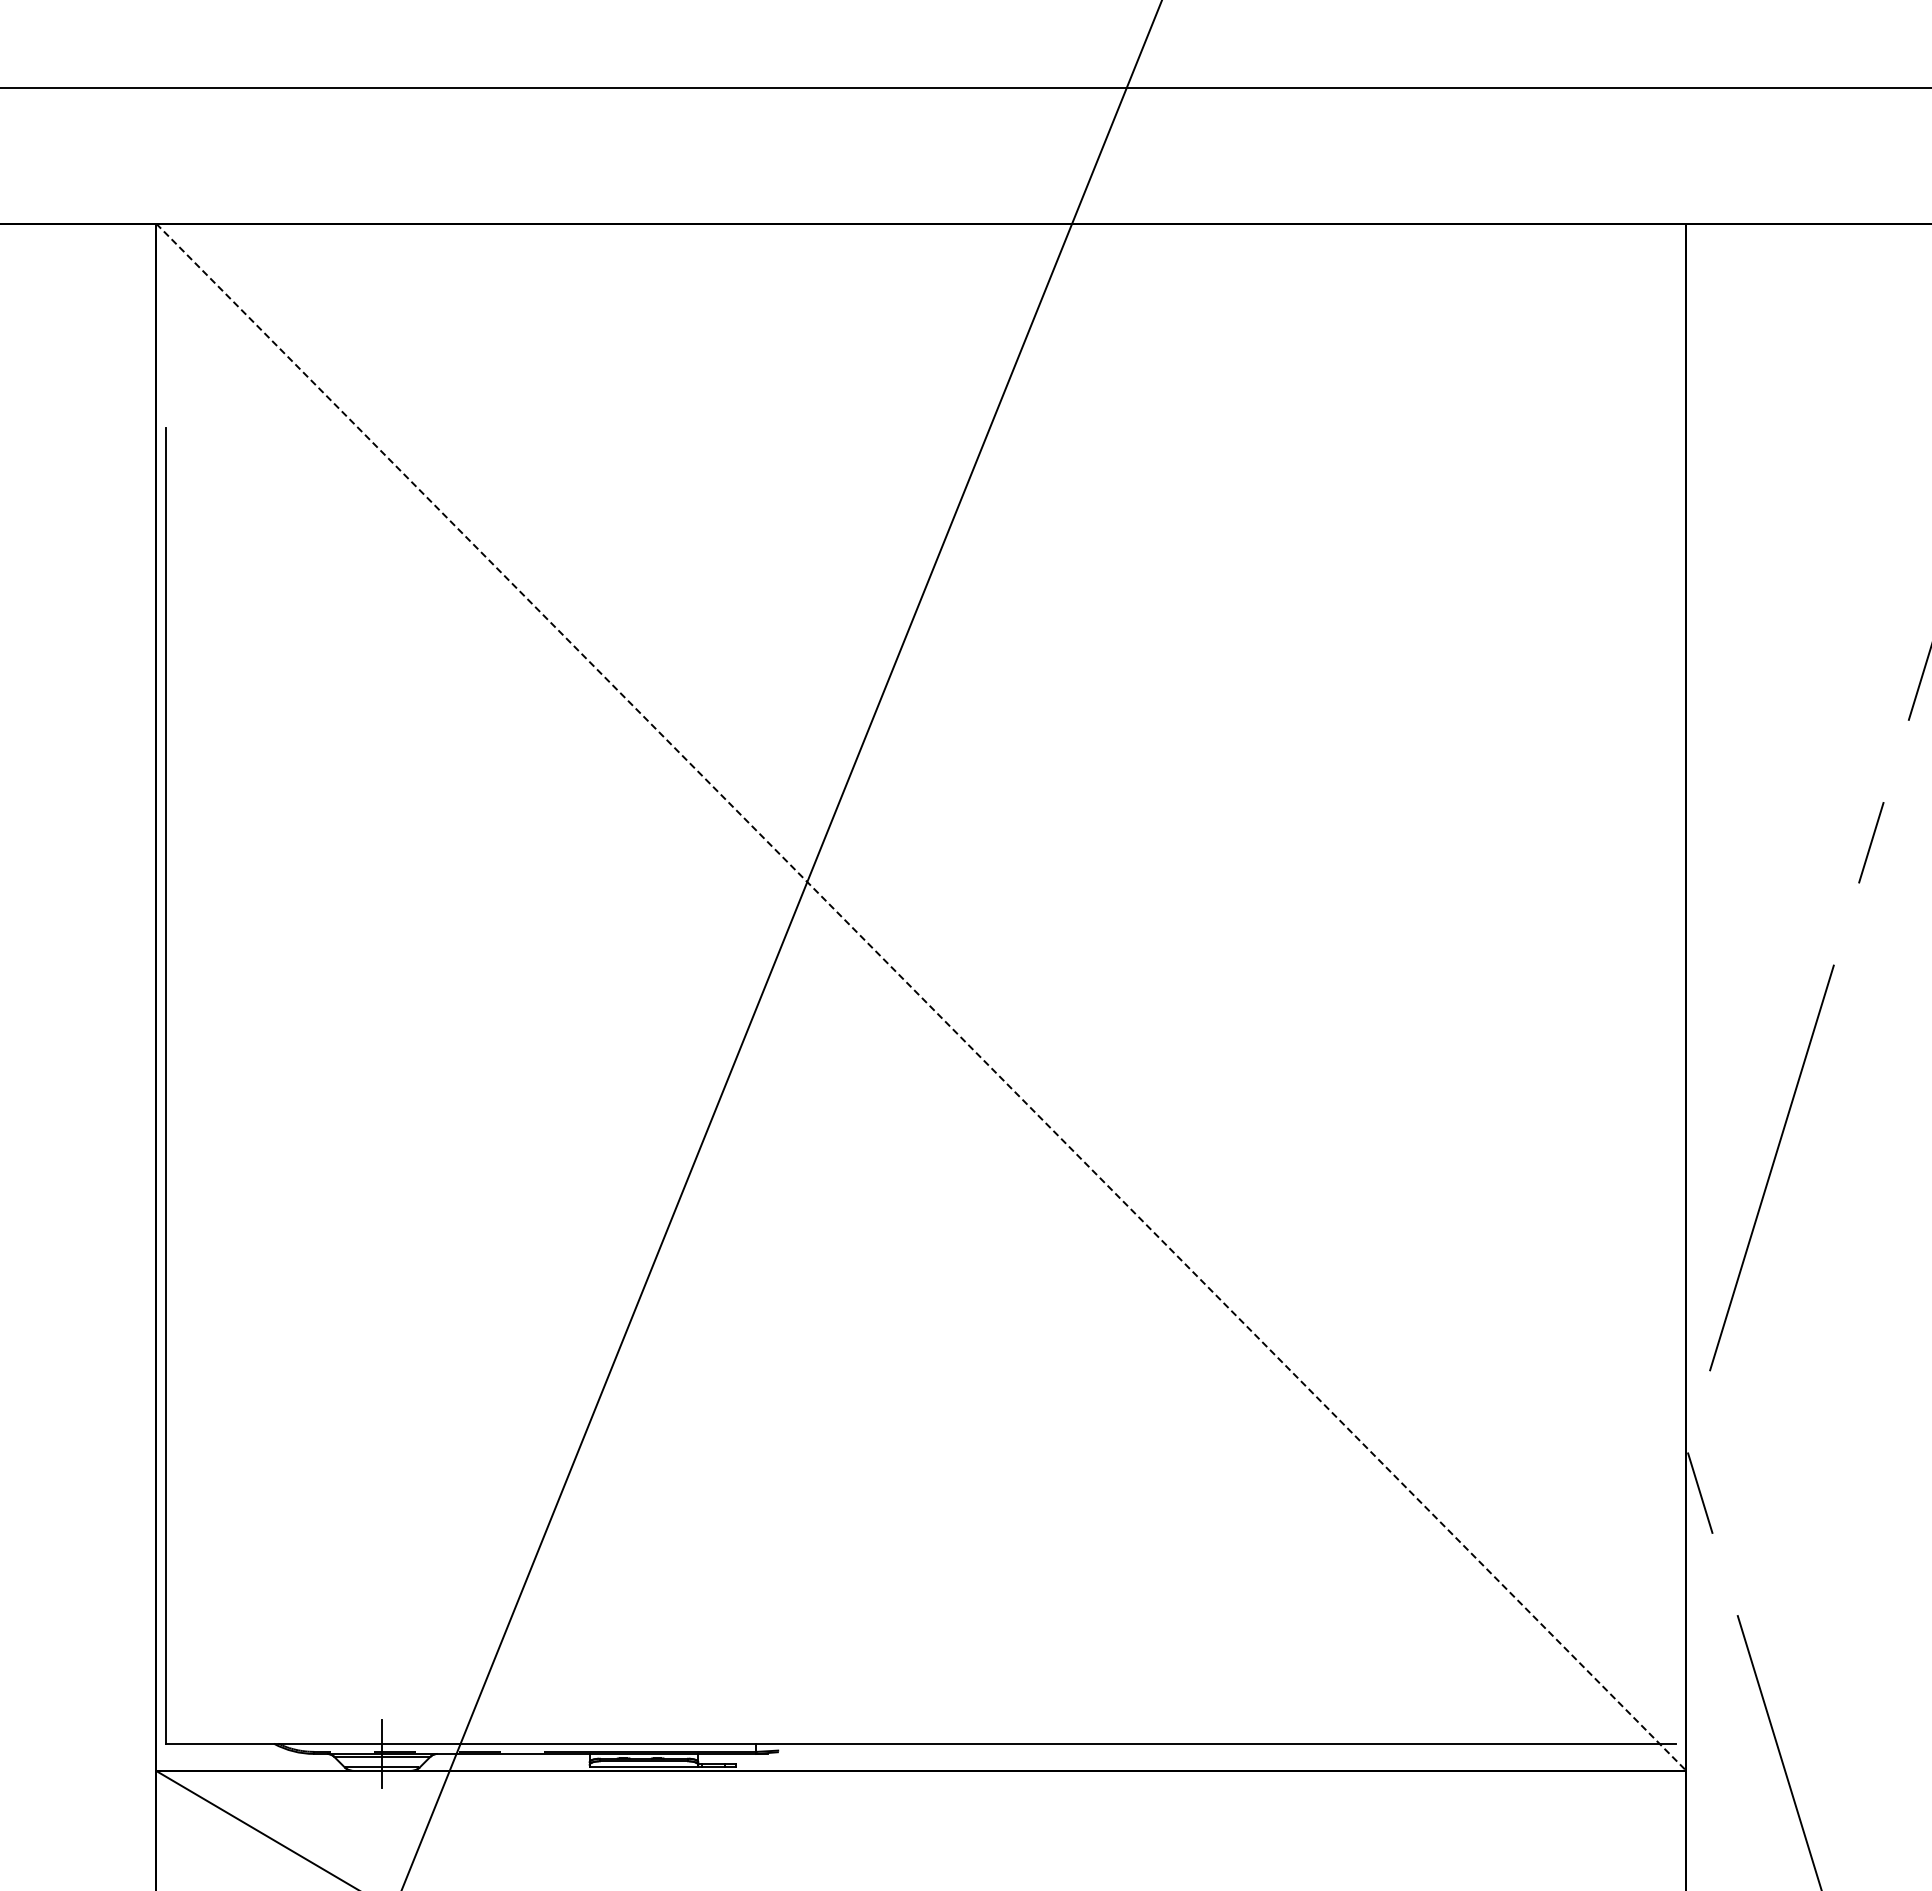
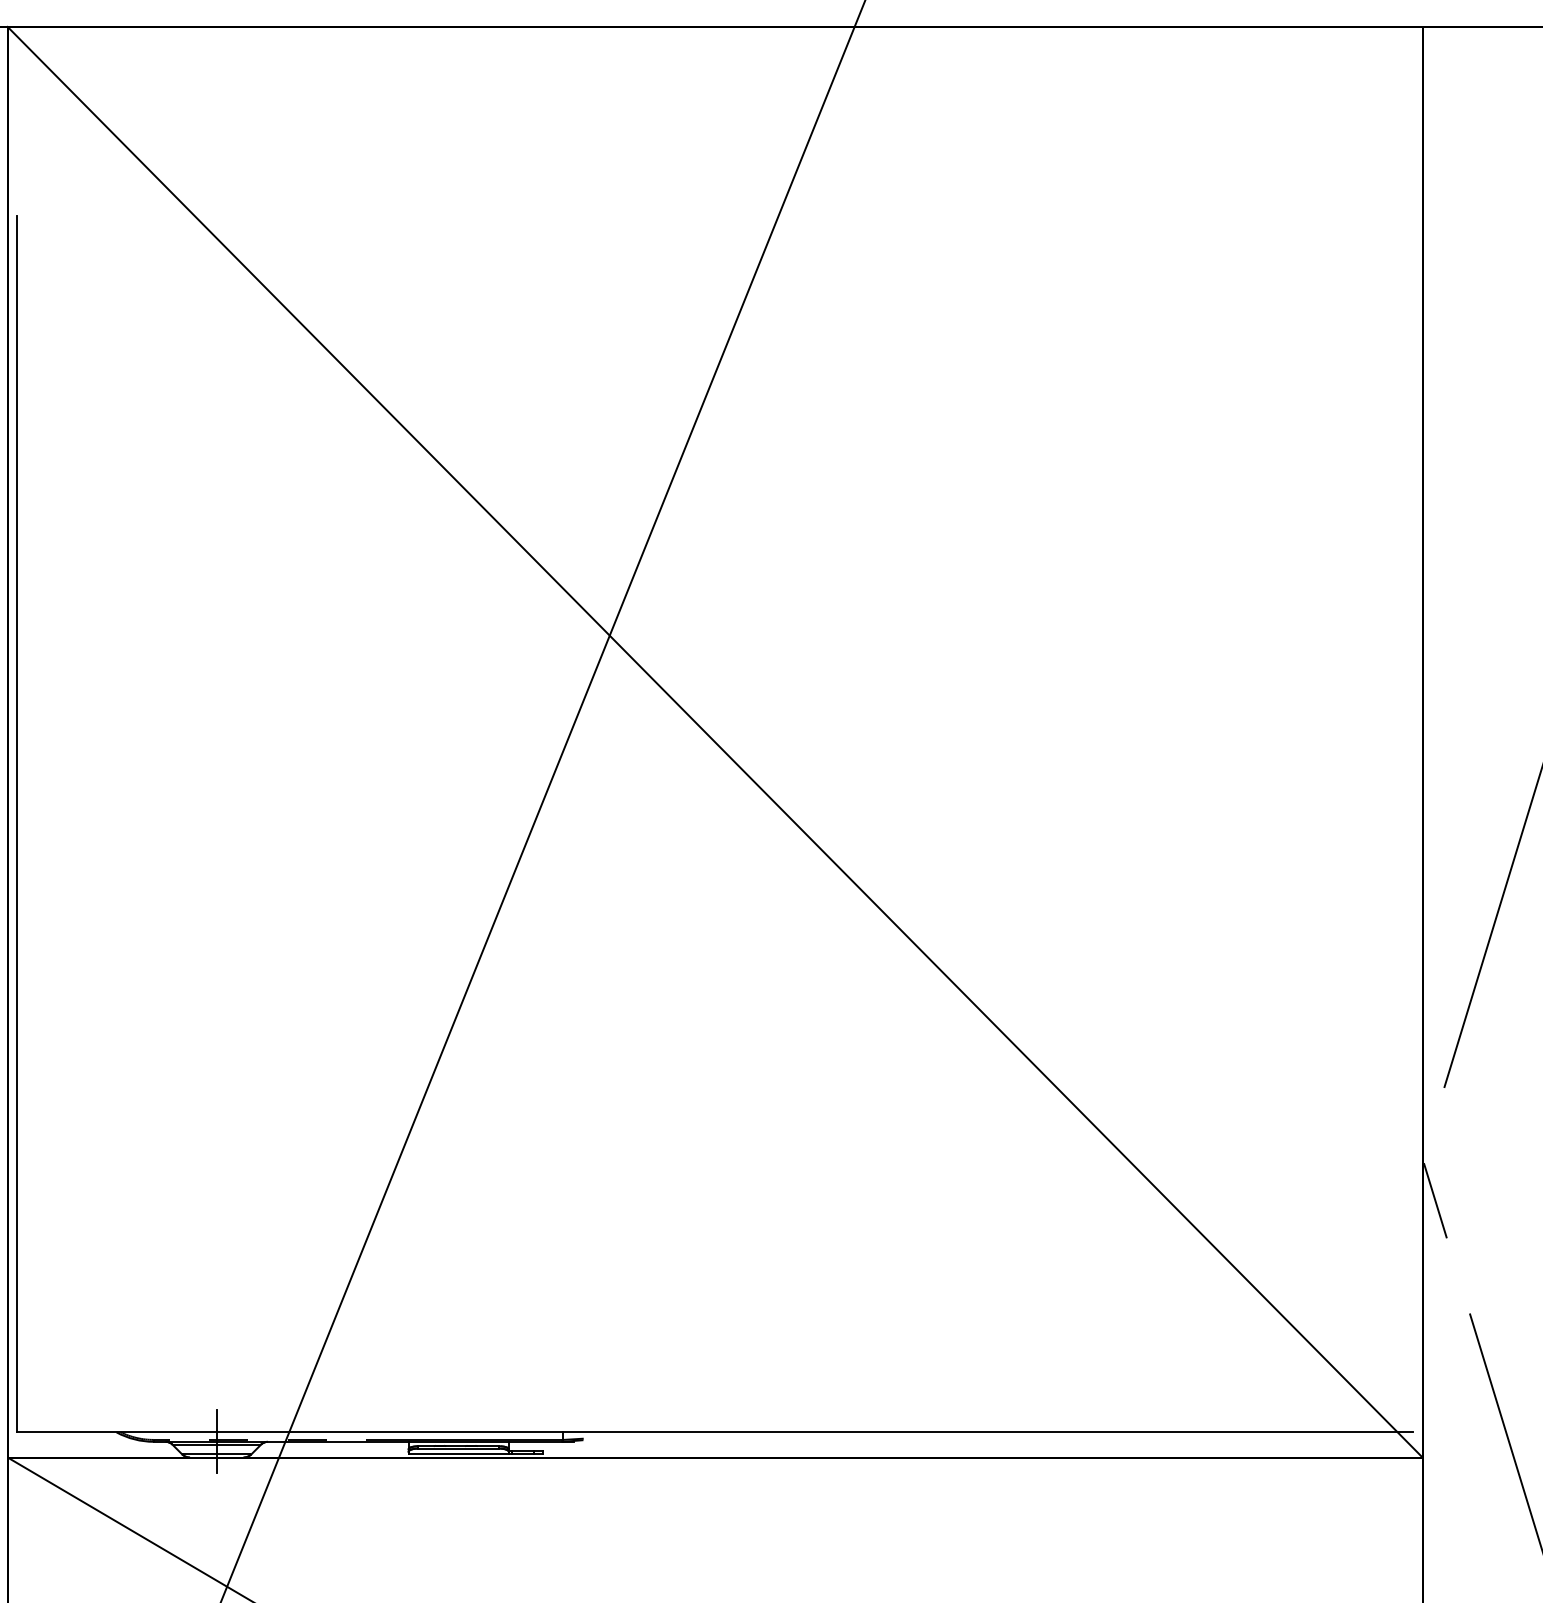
line: (921, 997) -> (715, 742), dashed -> solid

